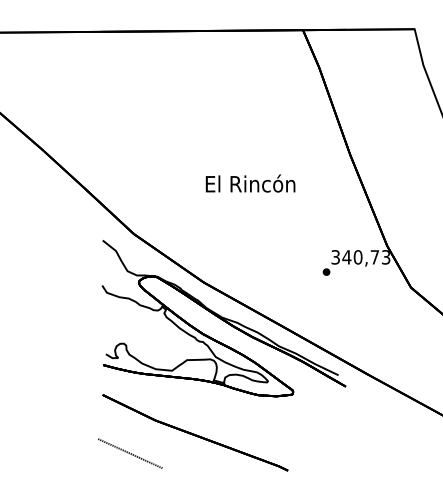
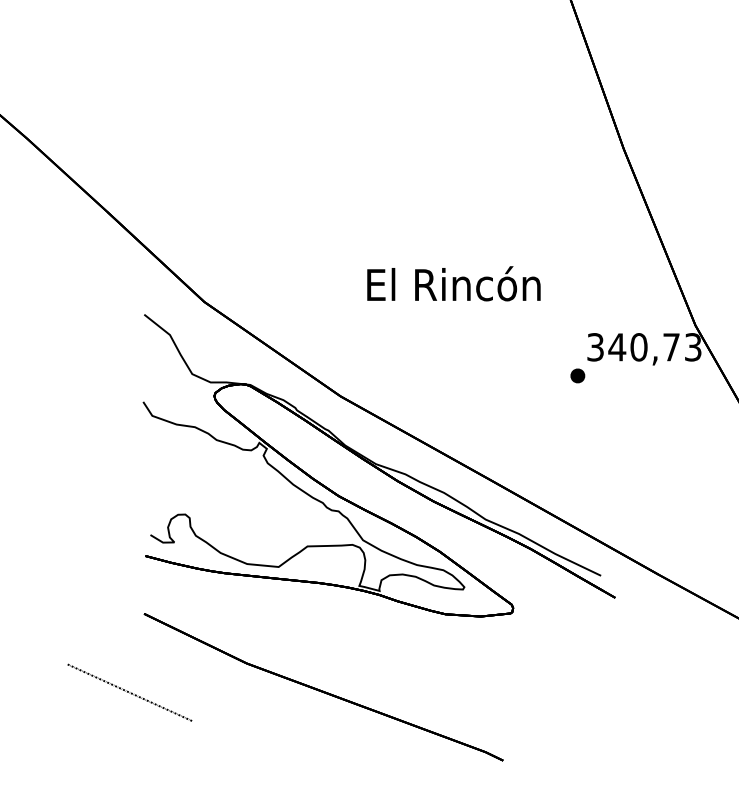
text: (250, 183) -> (453, 283), moved
line: (130, 453) -> (130, 692), moved

